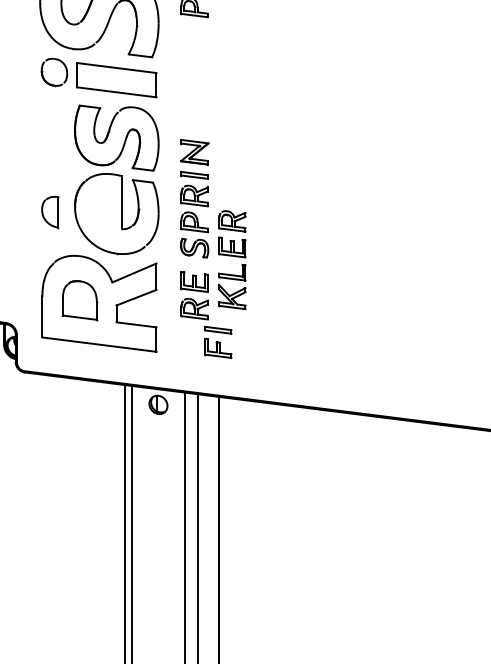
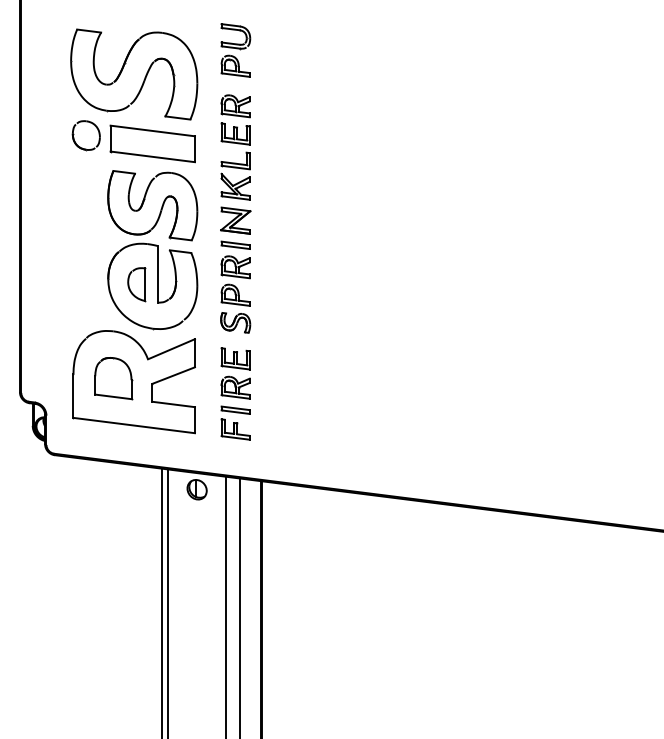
part: (49, 212) -> (136, 284), moved
part: (232, 260) -> (235, 147), moved
part: (217, 341) -> (235, 422), moved

